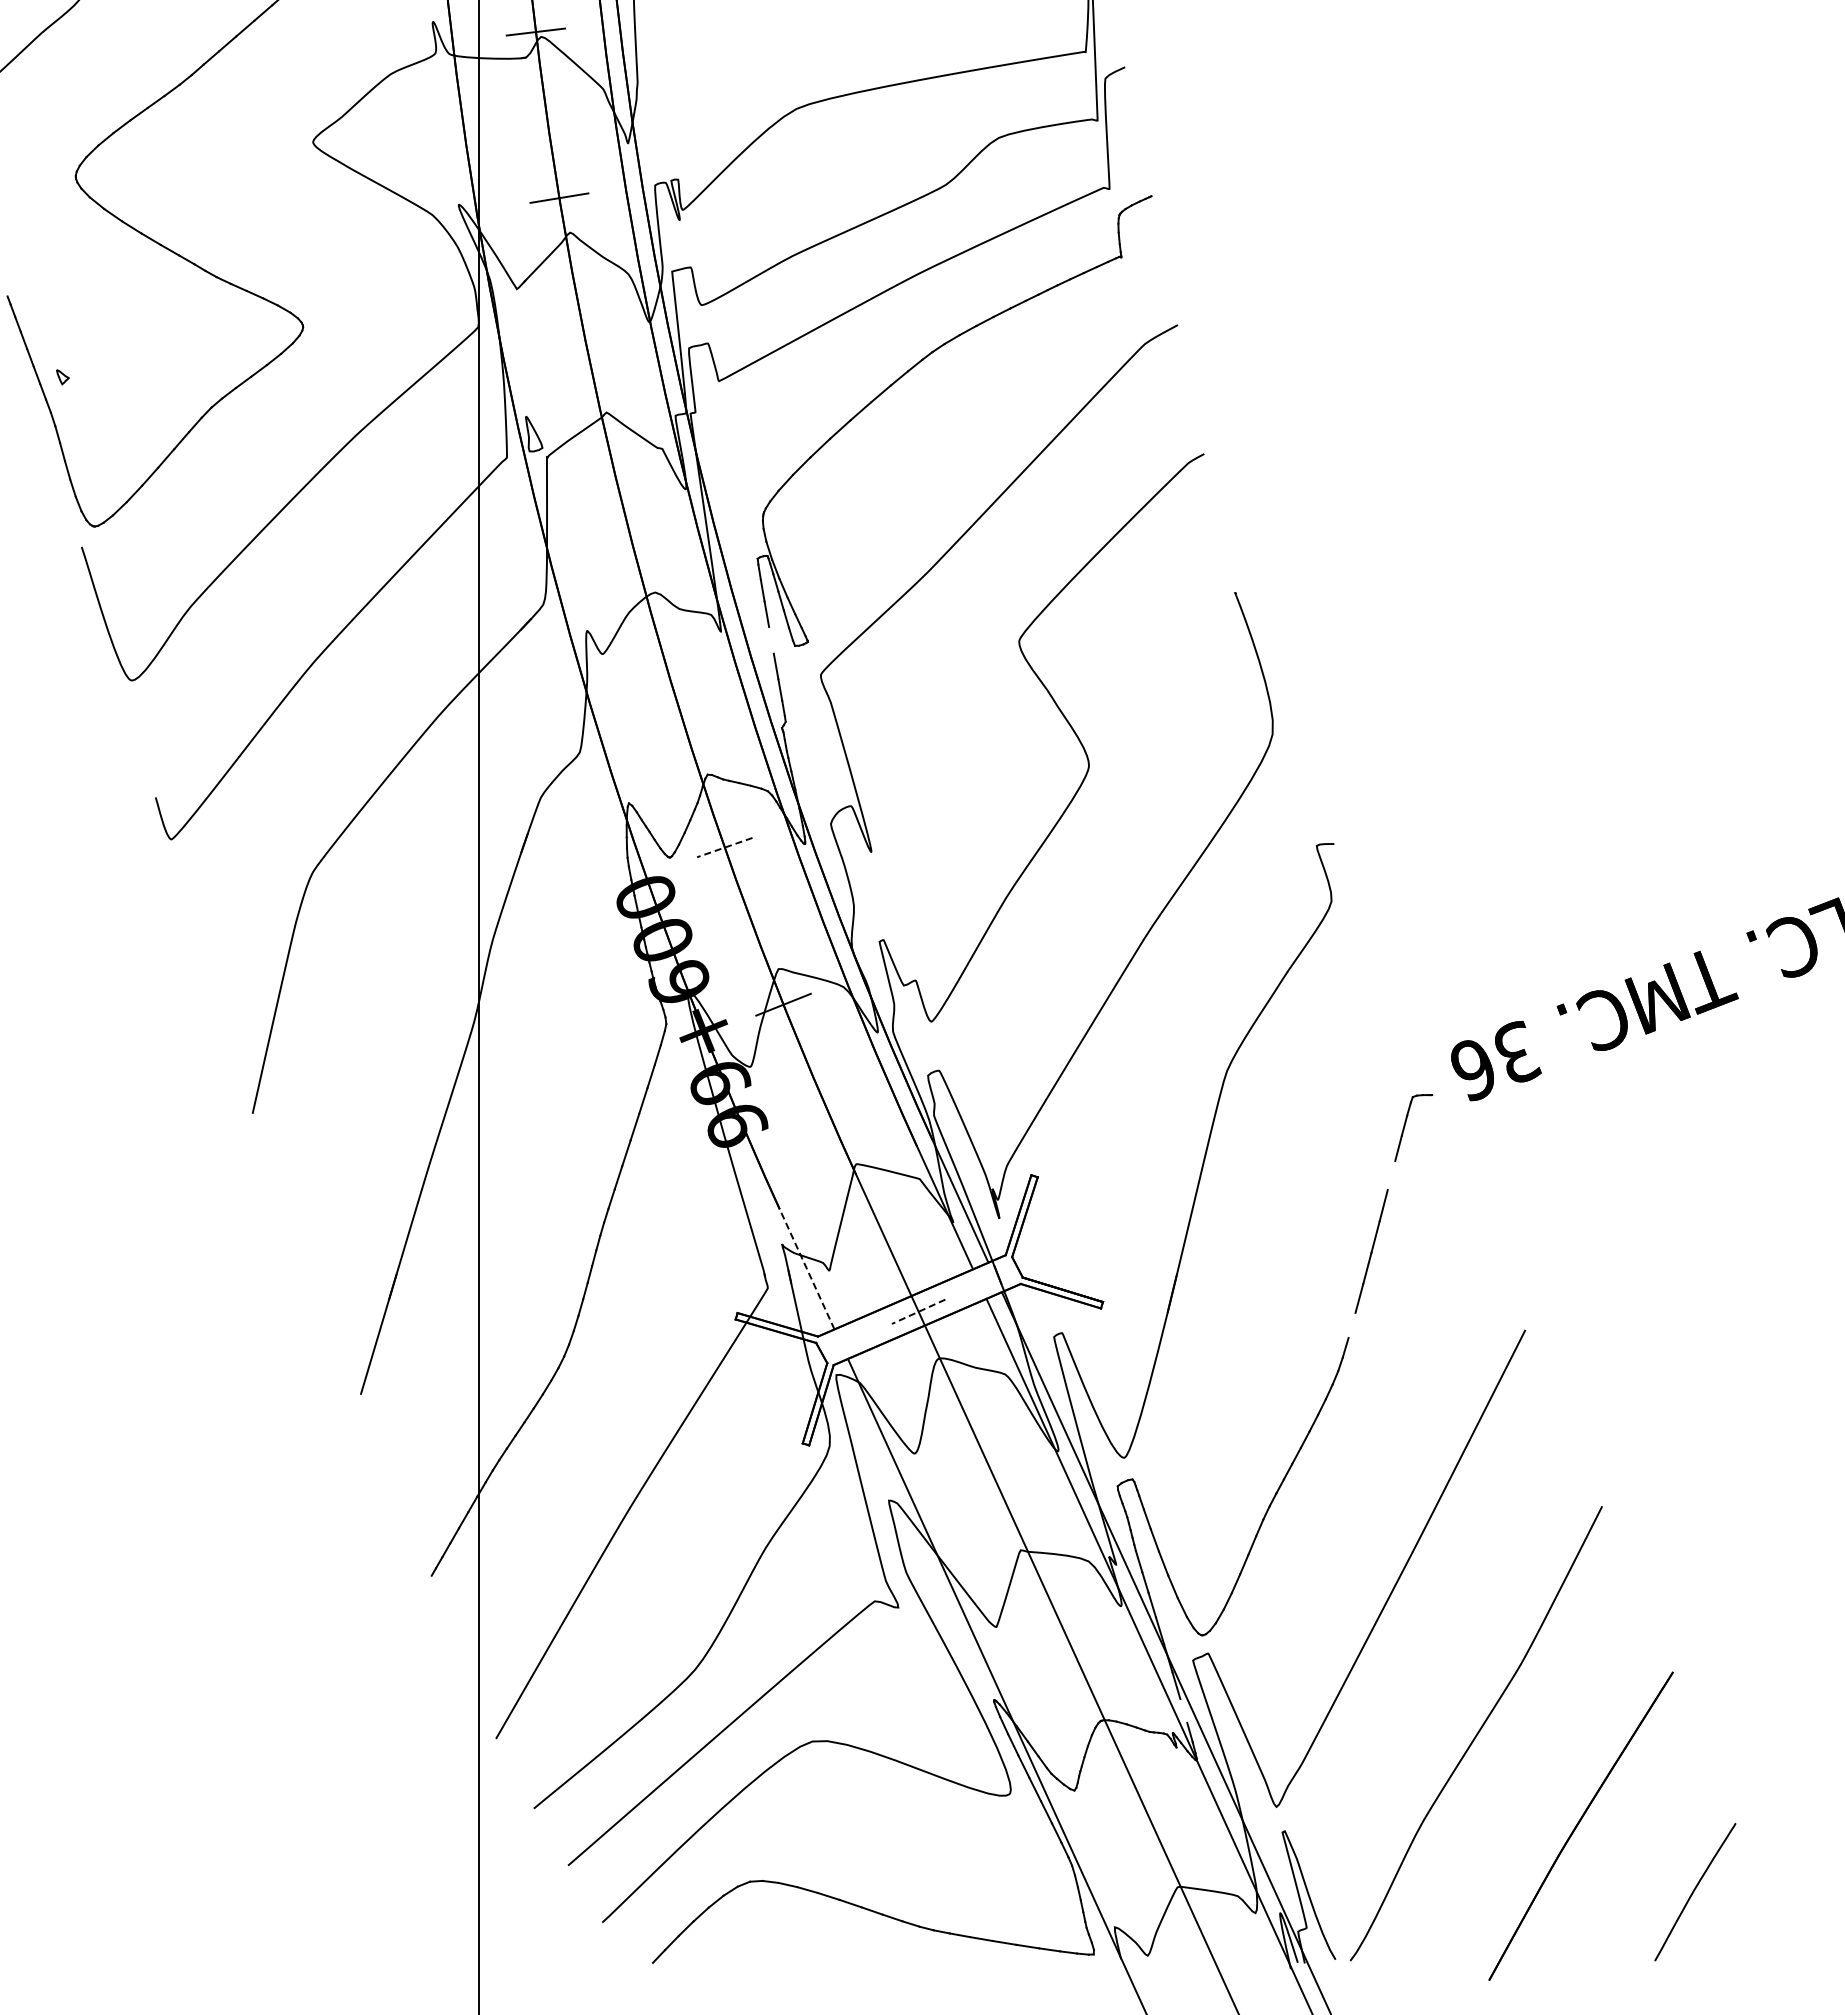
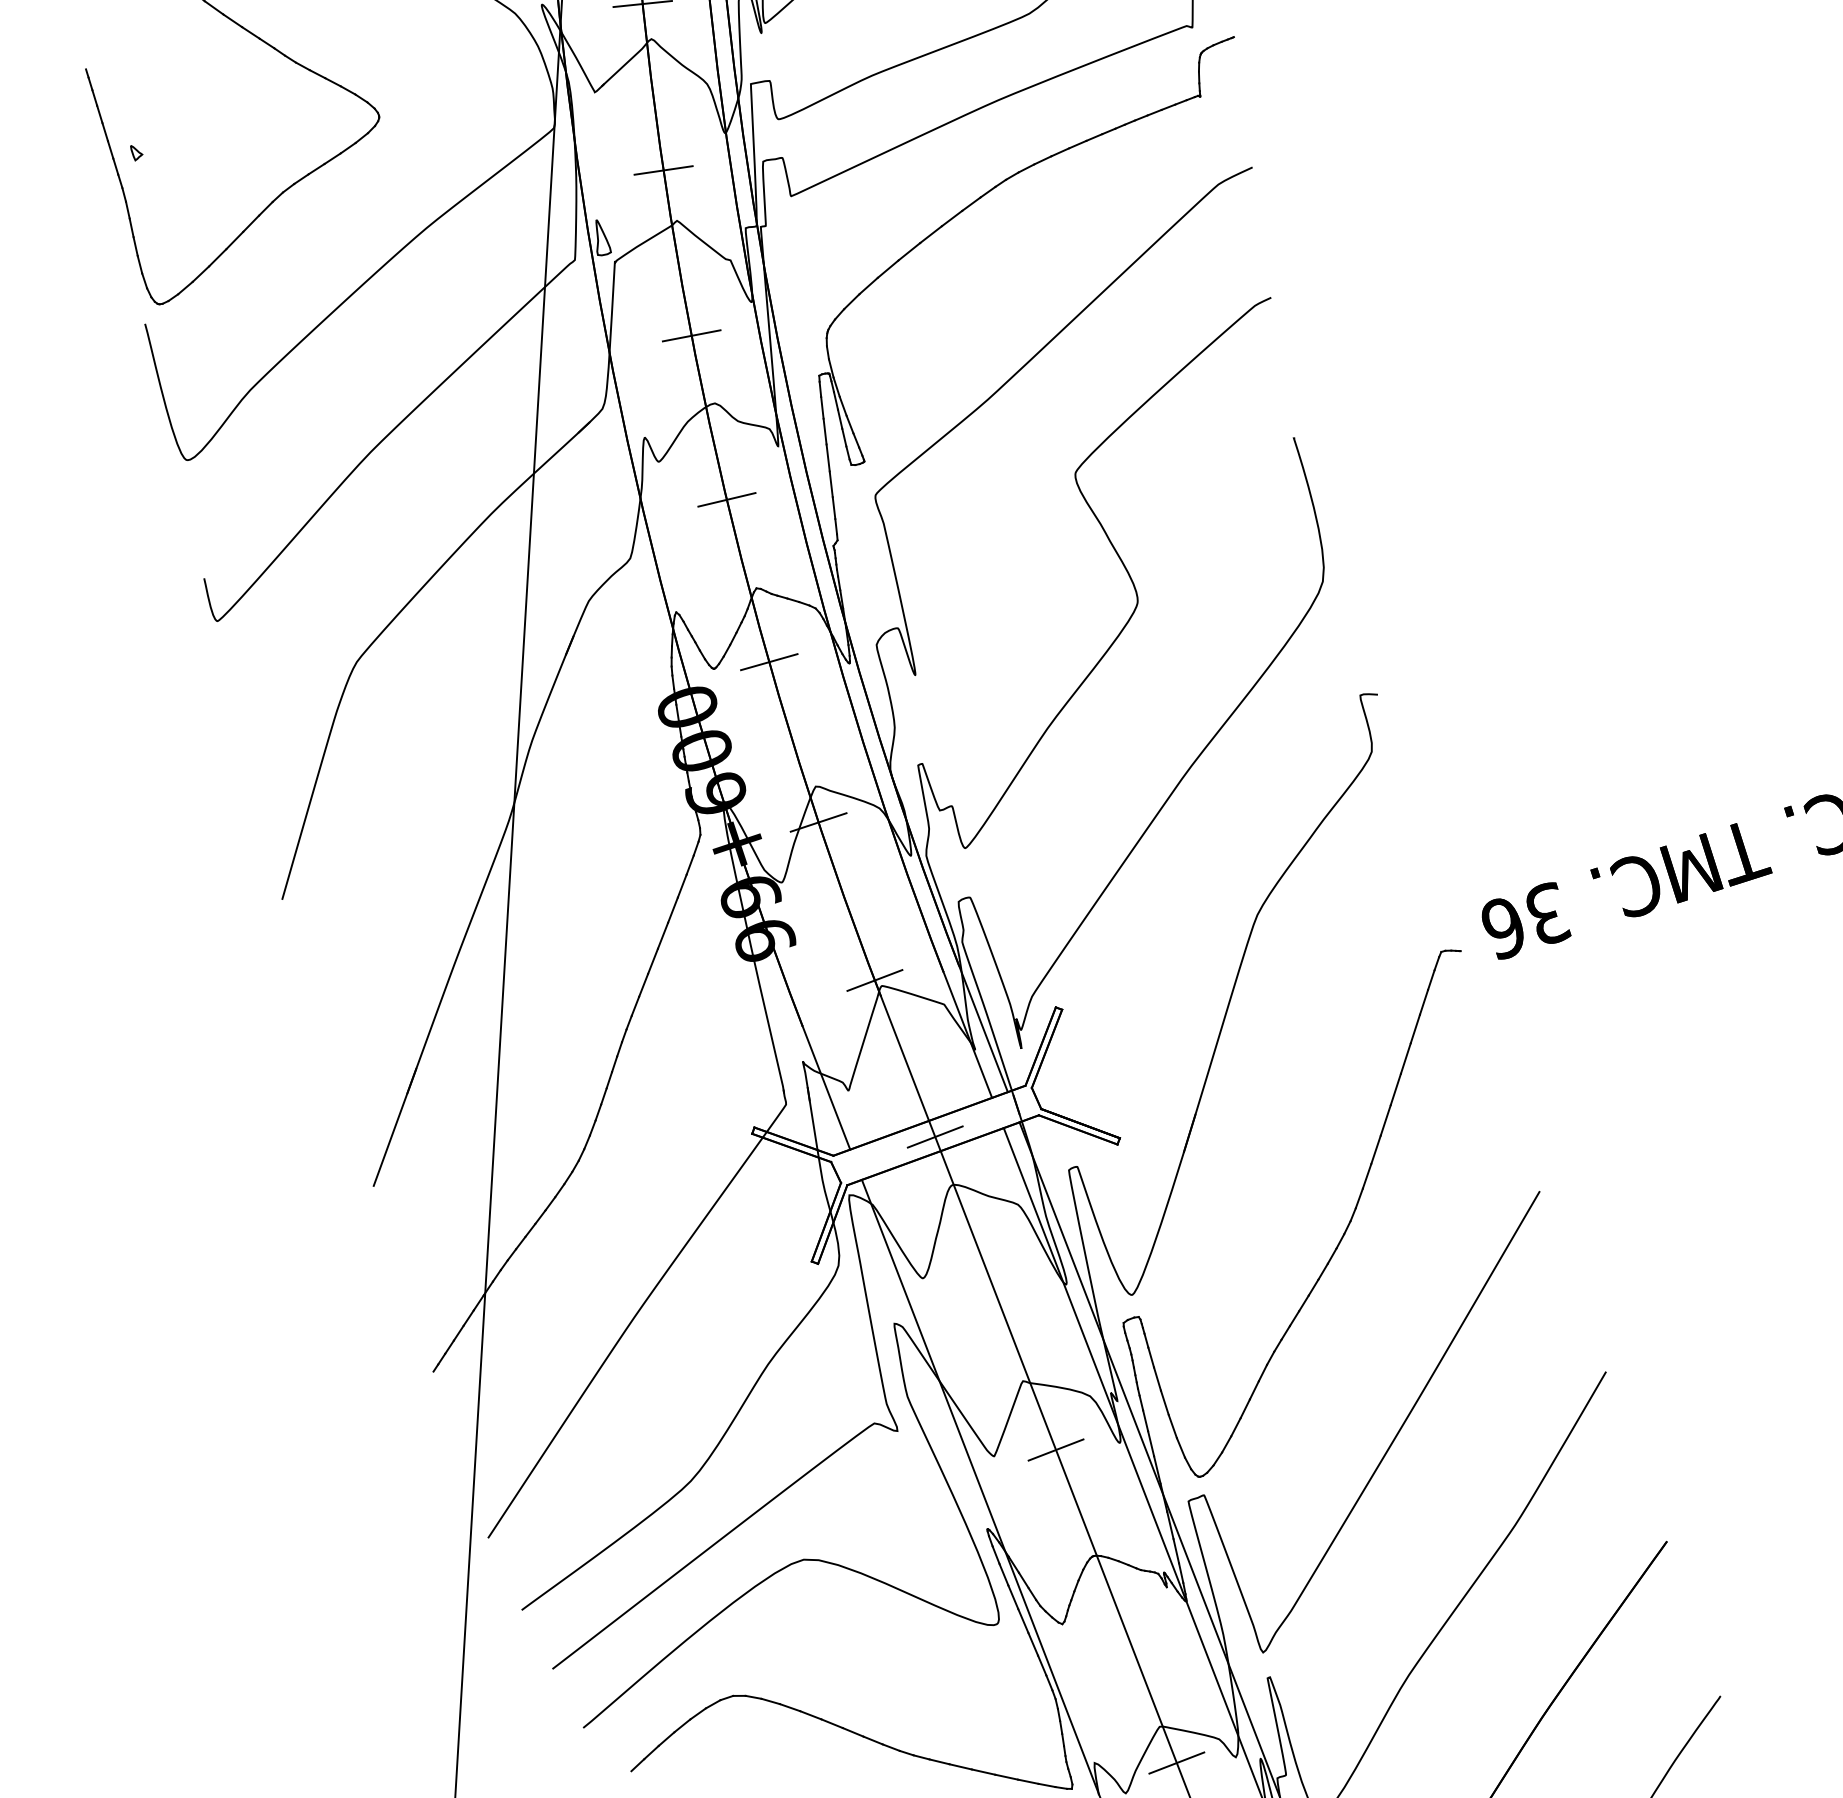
line: (589, 363) -> (662, 170), added
line: (627, 526) -> (691, 335), added
line: (771, 639) -> (828, 457), added
line: (672, 687) -> (726, 499), added
line: (724, 847) -> (768, 662), dashed -> solid
line: (848, 1159) -> (874, 980), added
line: (1391, 1175) -> (1415, 1028), added
line: (807, 1269) -> (826, 1088), dashed -> solid
line: (918, 1312) -> (935, 1137), dashed -> solid
line: (1351, 1325) -> (1366, 1176), added
line: (1057, 1616) -> (1055, 1449), added
line: (1183, 1710) -> (1176, 1550), added
line: (1196, 1922) -> (1176, 1763), added

